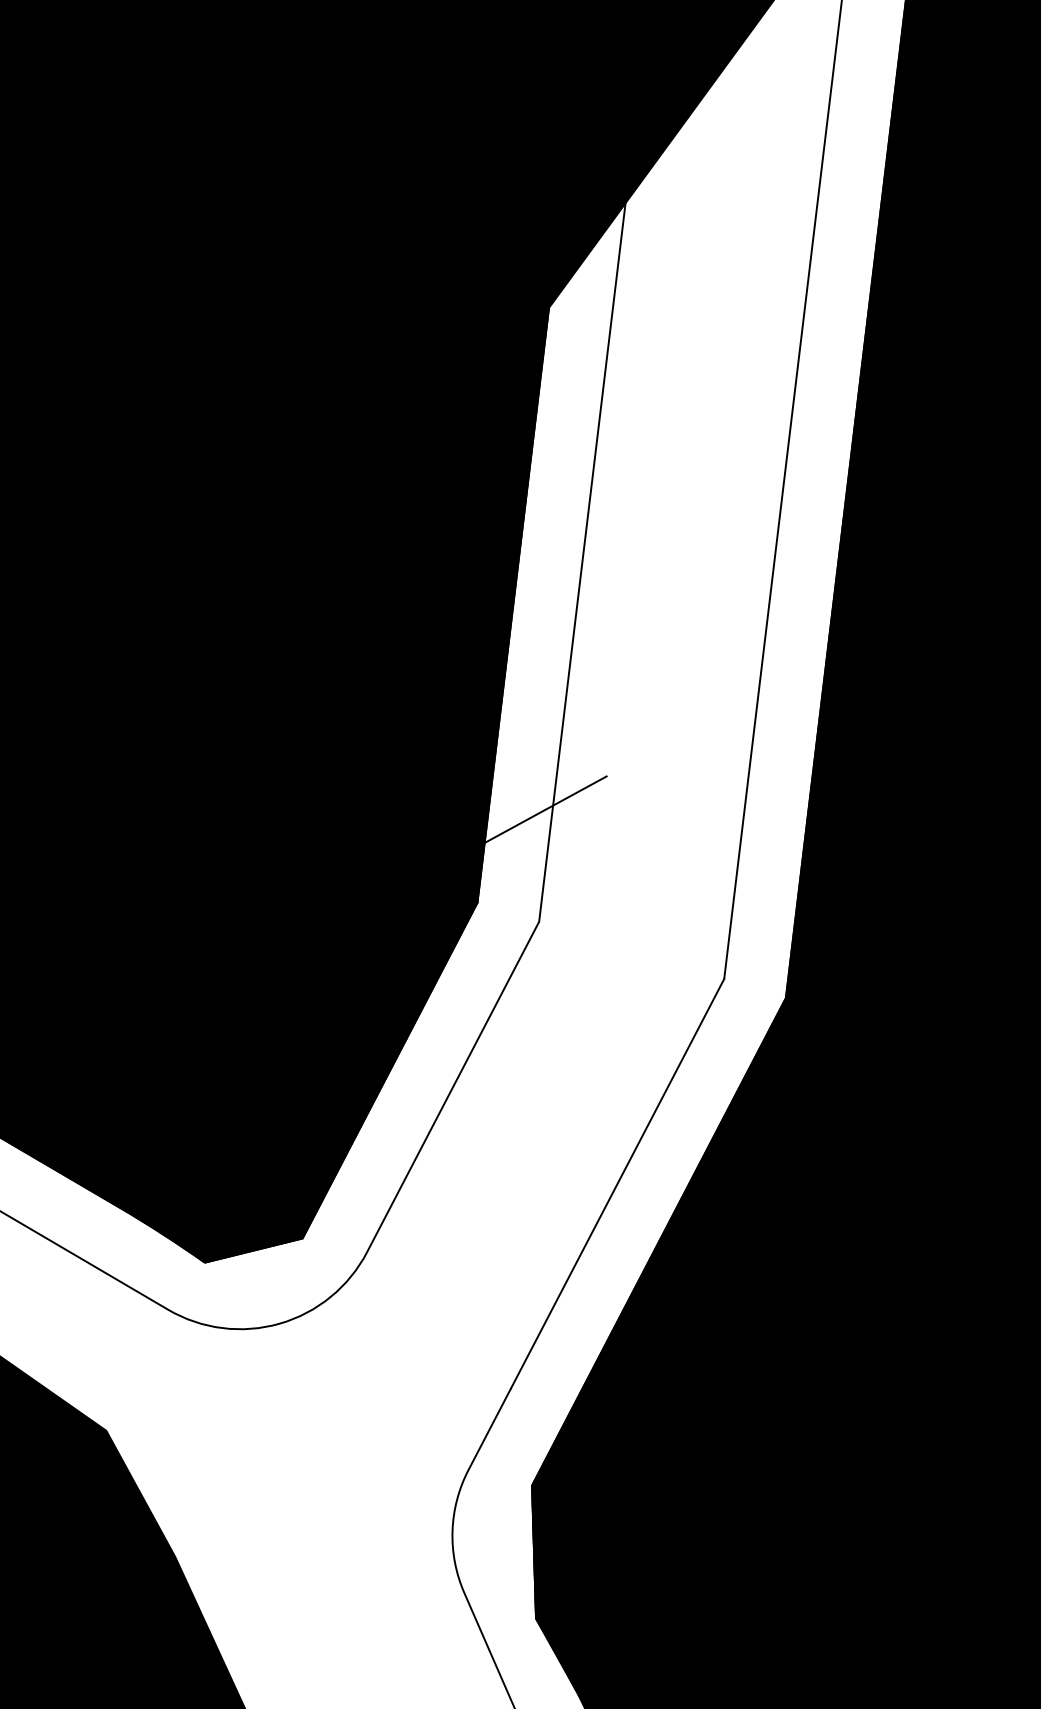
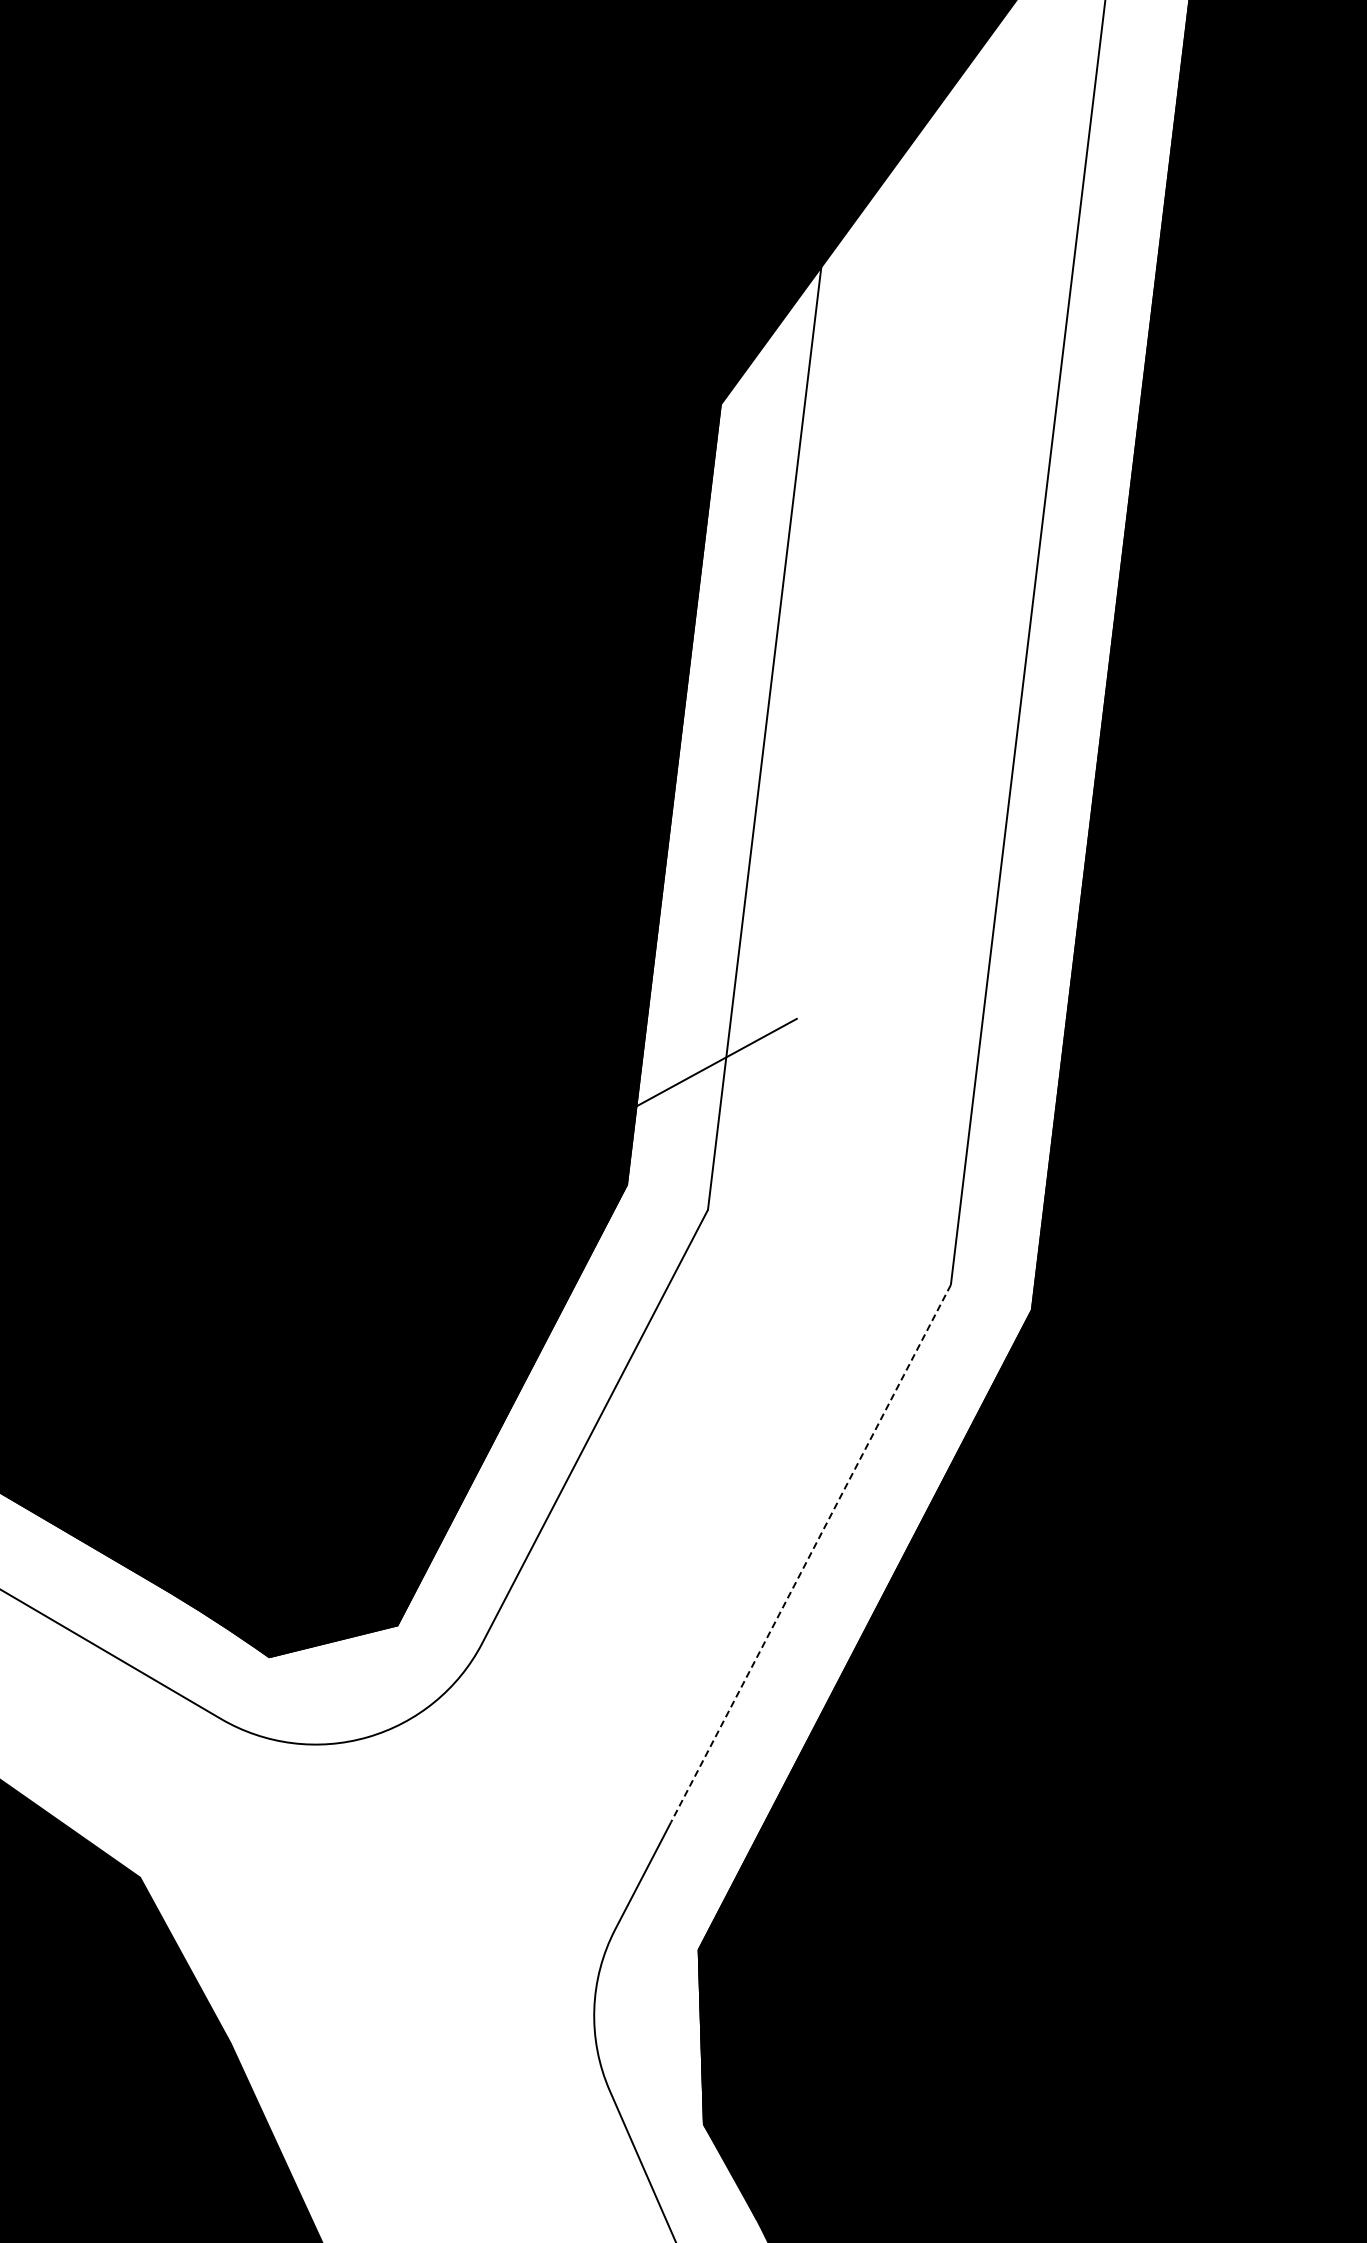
line: (617, 1184) -> (810, 1554), solid -> dashed

